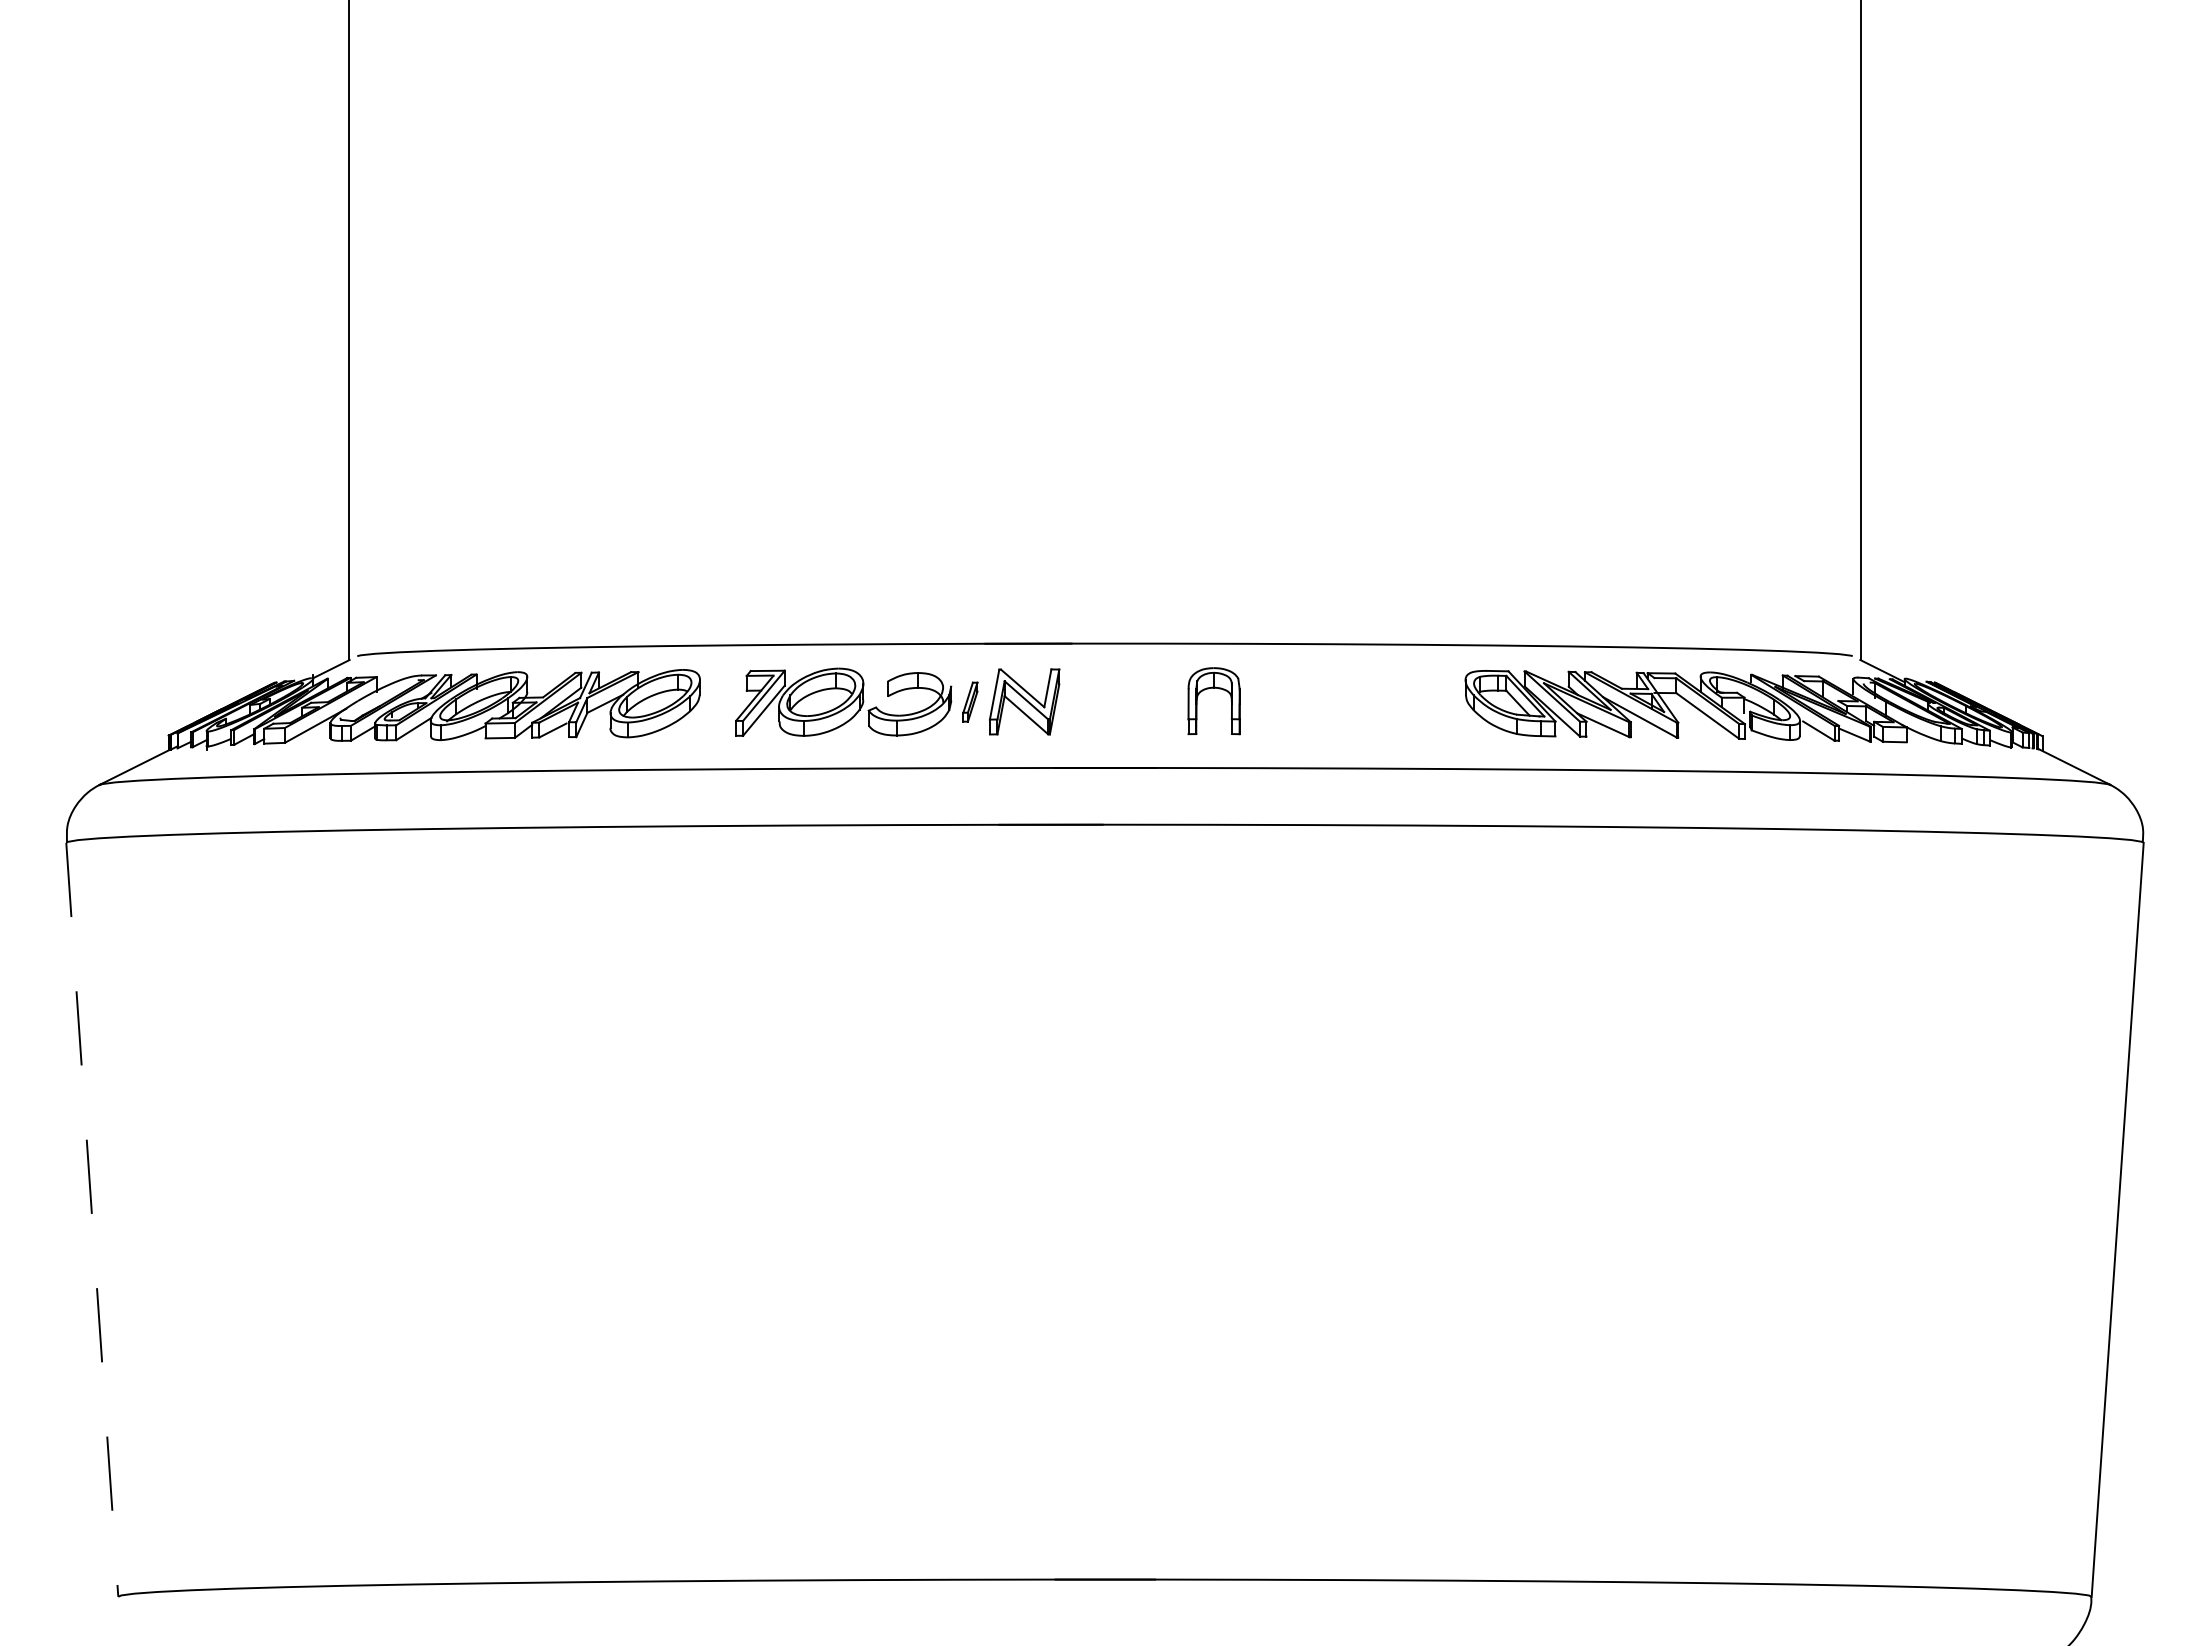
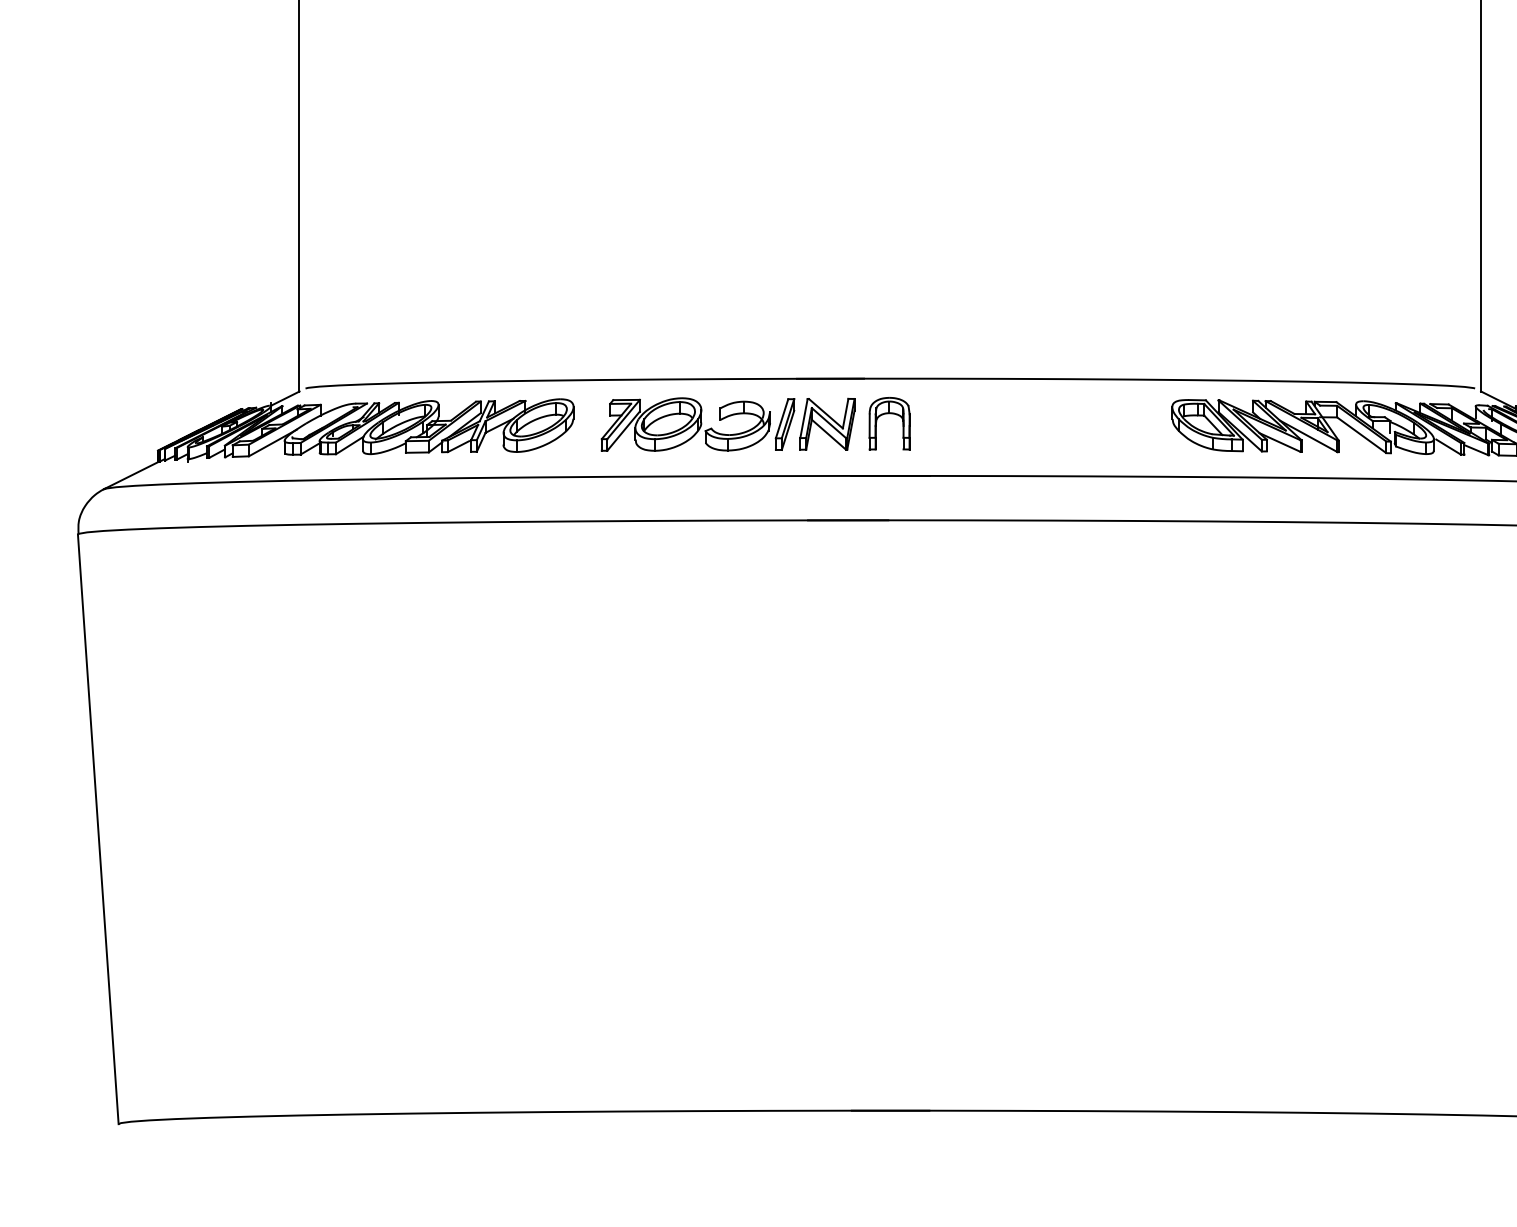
part: (1213, 688) -> (889, 413), moved
part: (970, 701) -> (785, 423), size x1.67
line: (92, 1219) -> (98, 829), dashed -> solid

